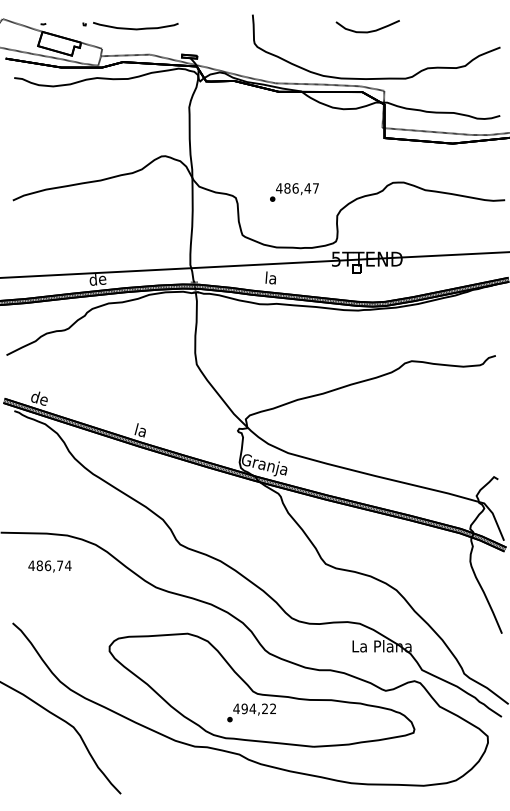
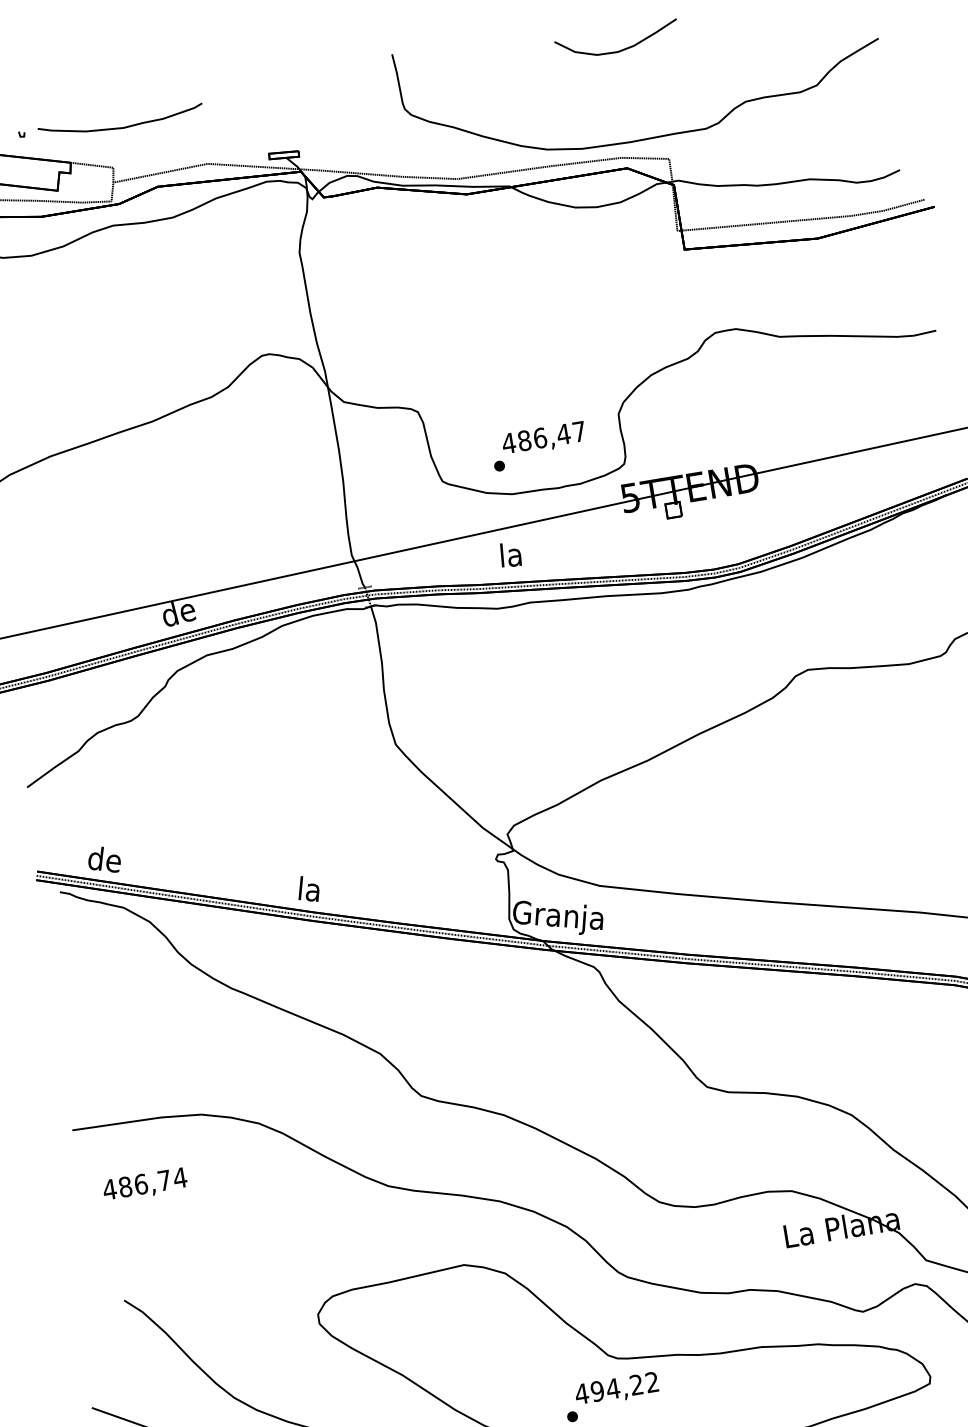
part: (130, 26) -> (110, 124), moved
text: (294, 192) -> (539, 446), moved
text: (49, 566) -> (144, 1185), moved

